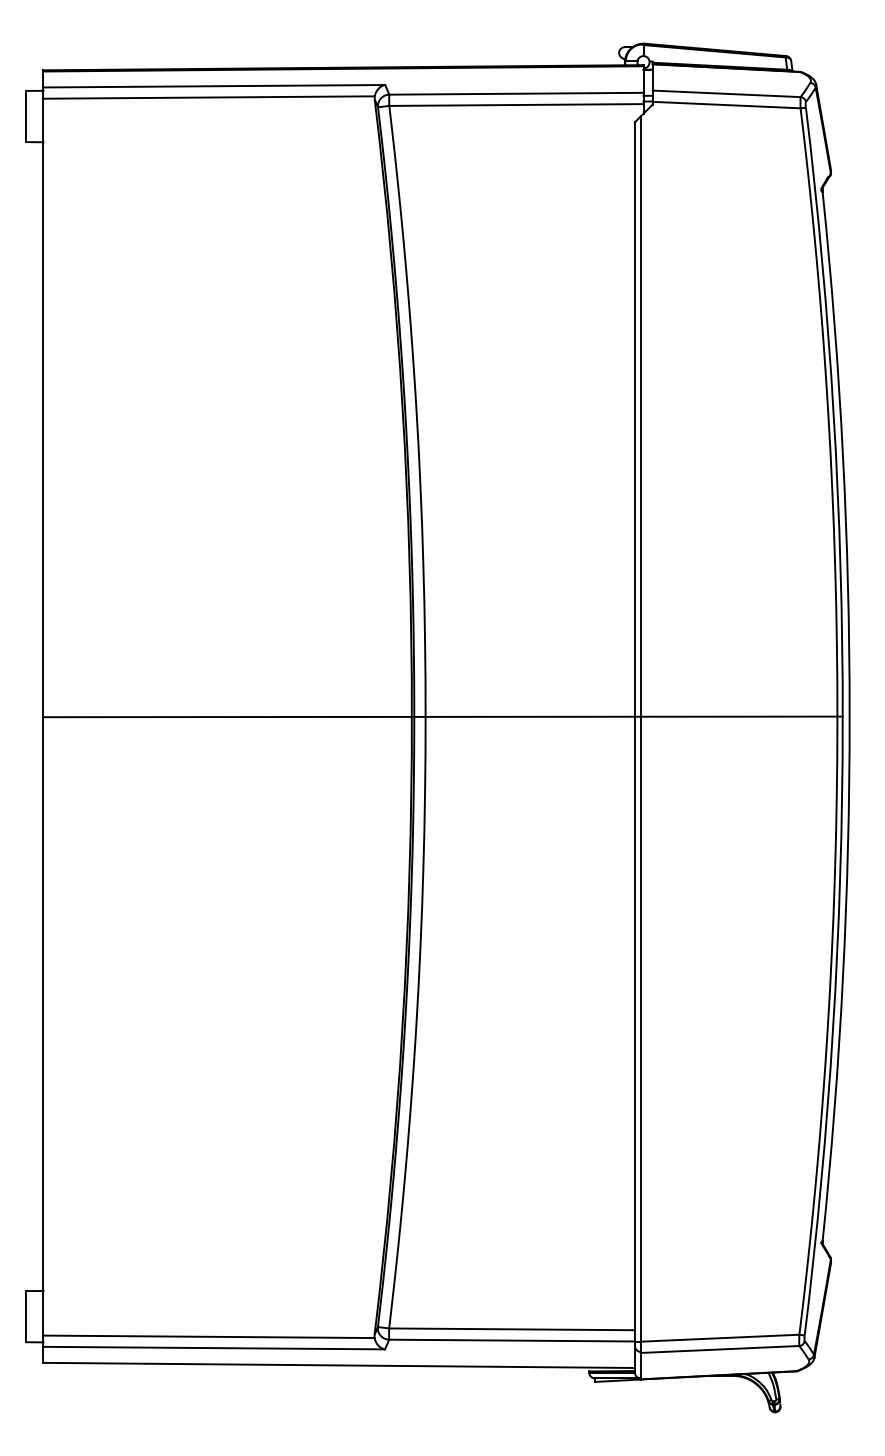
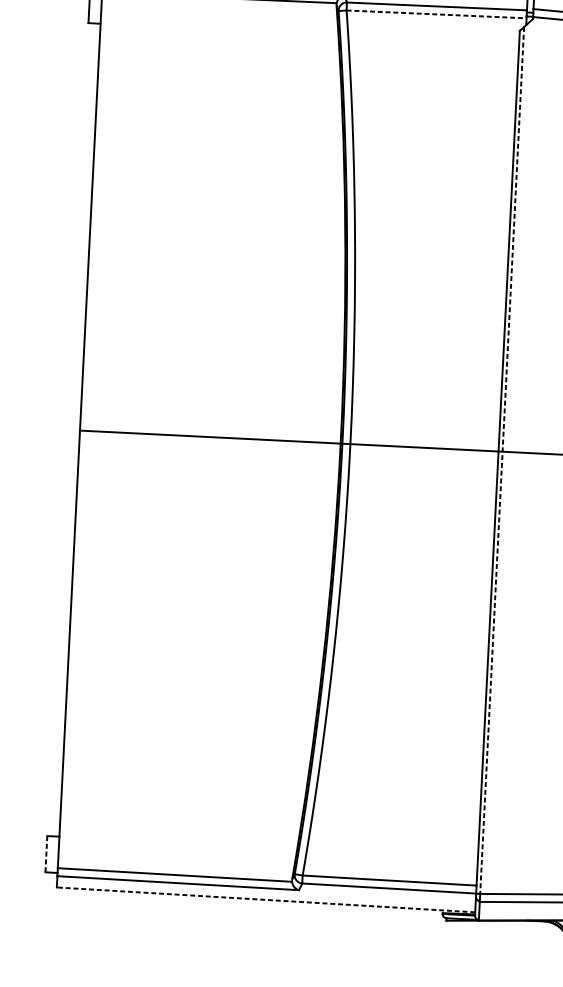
line: (516, 105) -> (436, 14), solid -> dashed
line: (640, 729) -> (502, 460), solid -> dashed
line: (26, 1316) -> (46, 854), solid -> dashed
line: (339, 1365) -> (266, 899), solid -> dashed

